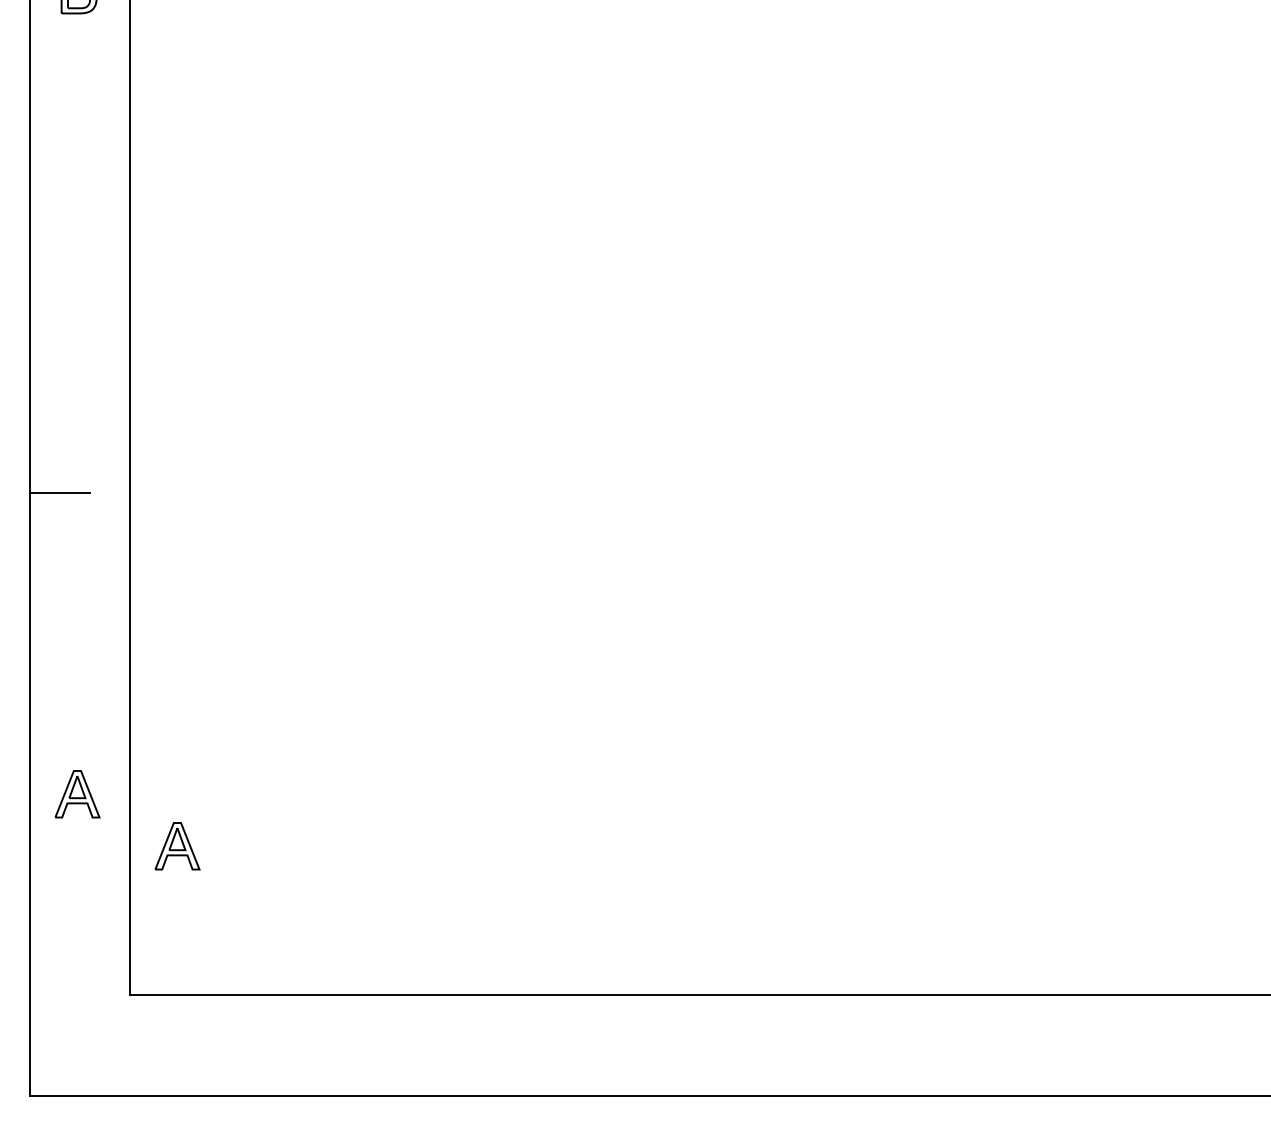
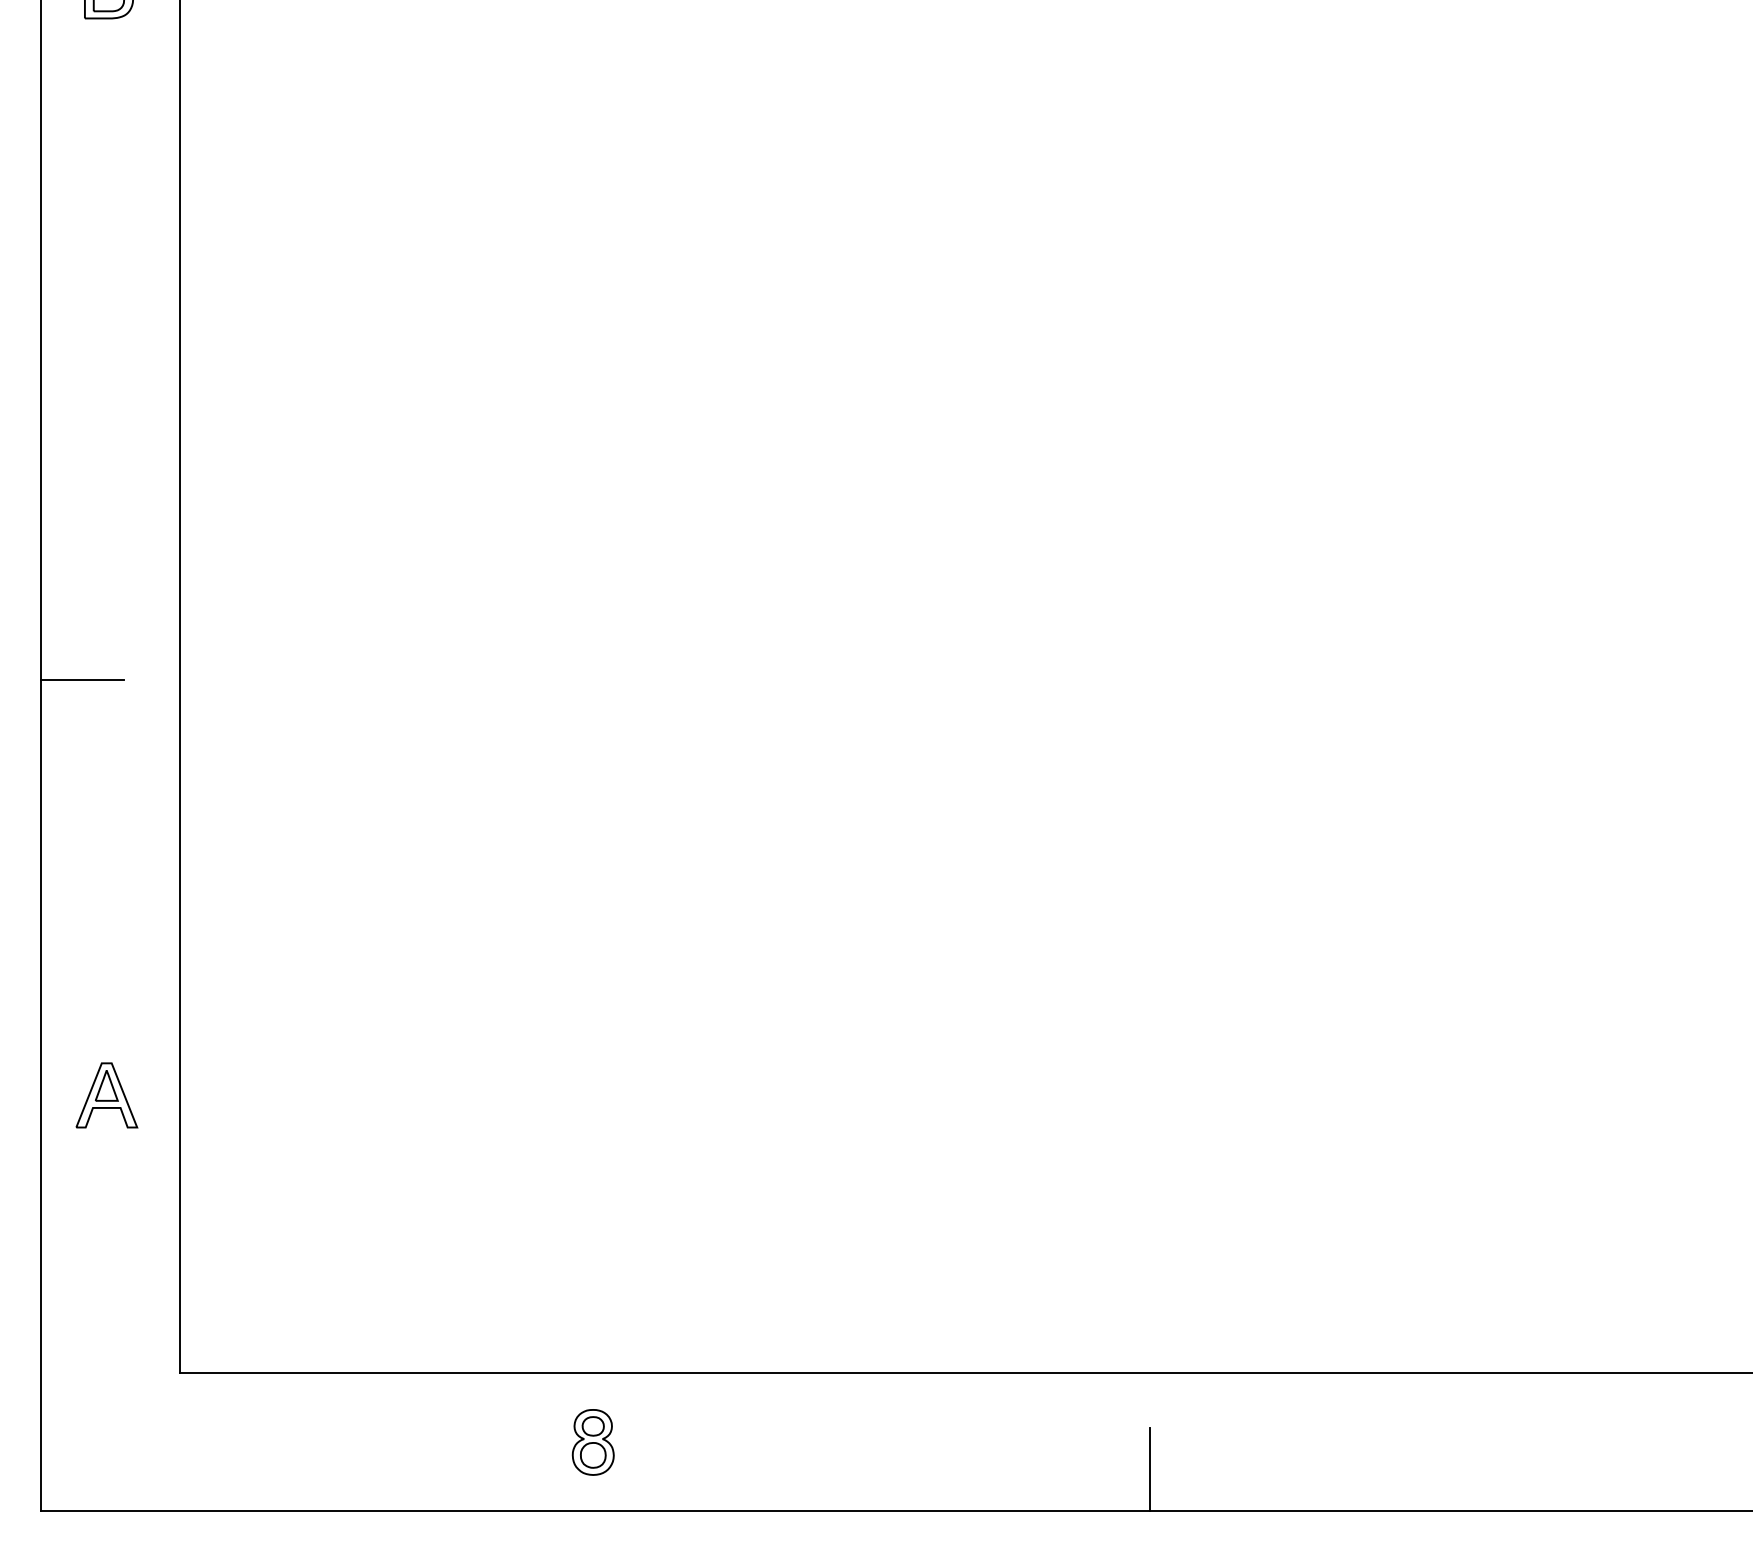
part: (177, 846) -> (244, 1167), removed
part: (429, 1045) -> (592, 1441), added
line: (833, 1065) -> (1149, 1469), added

